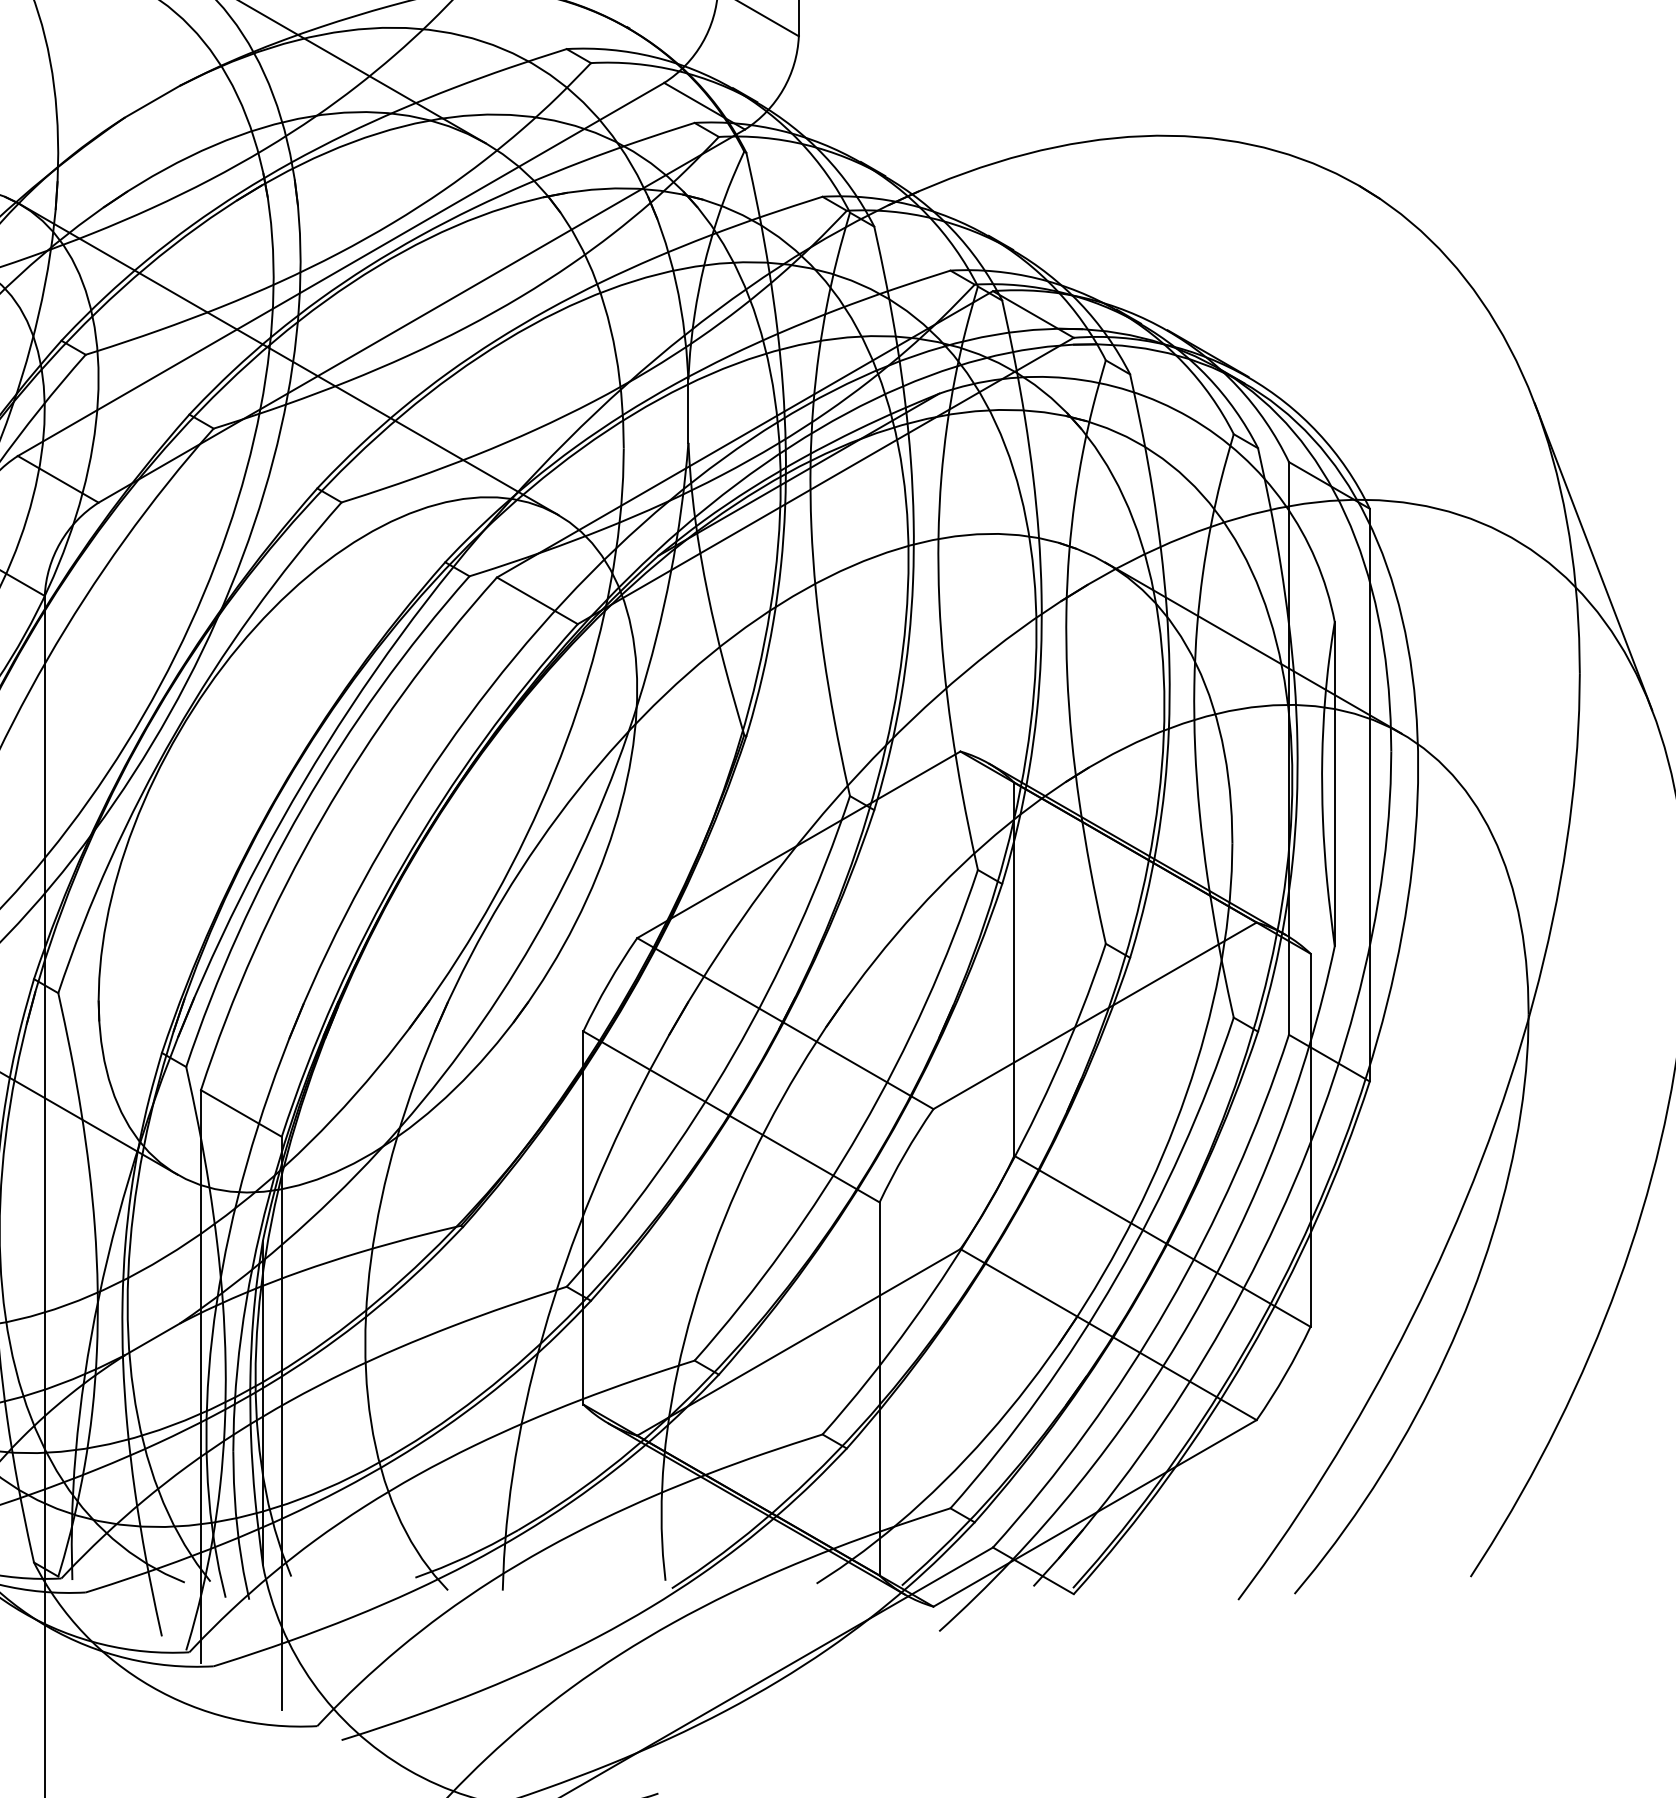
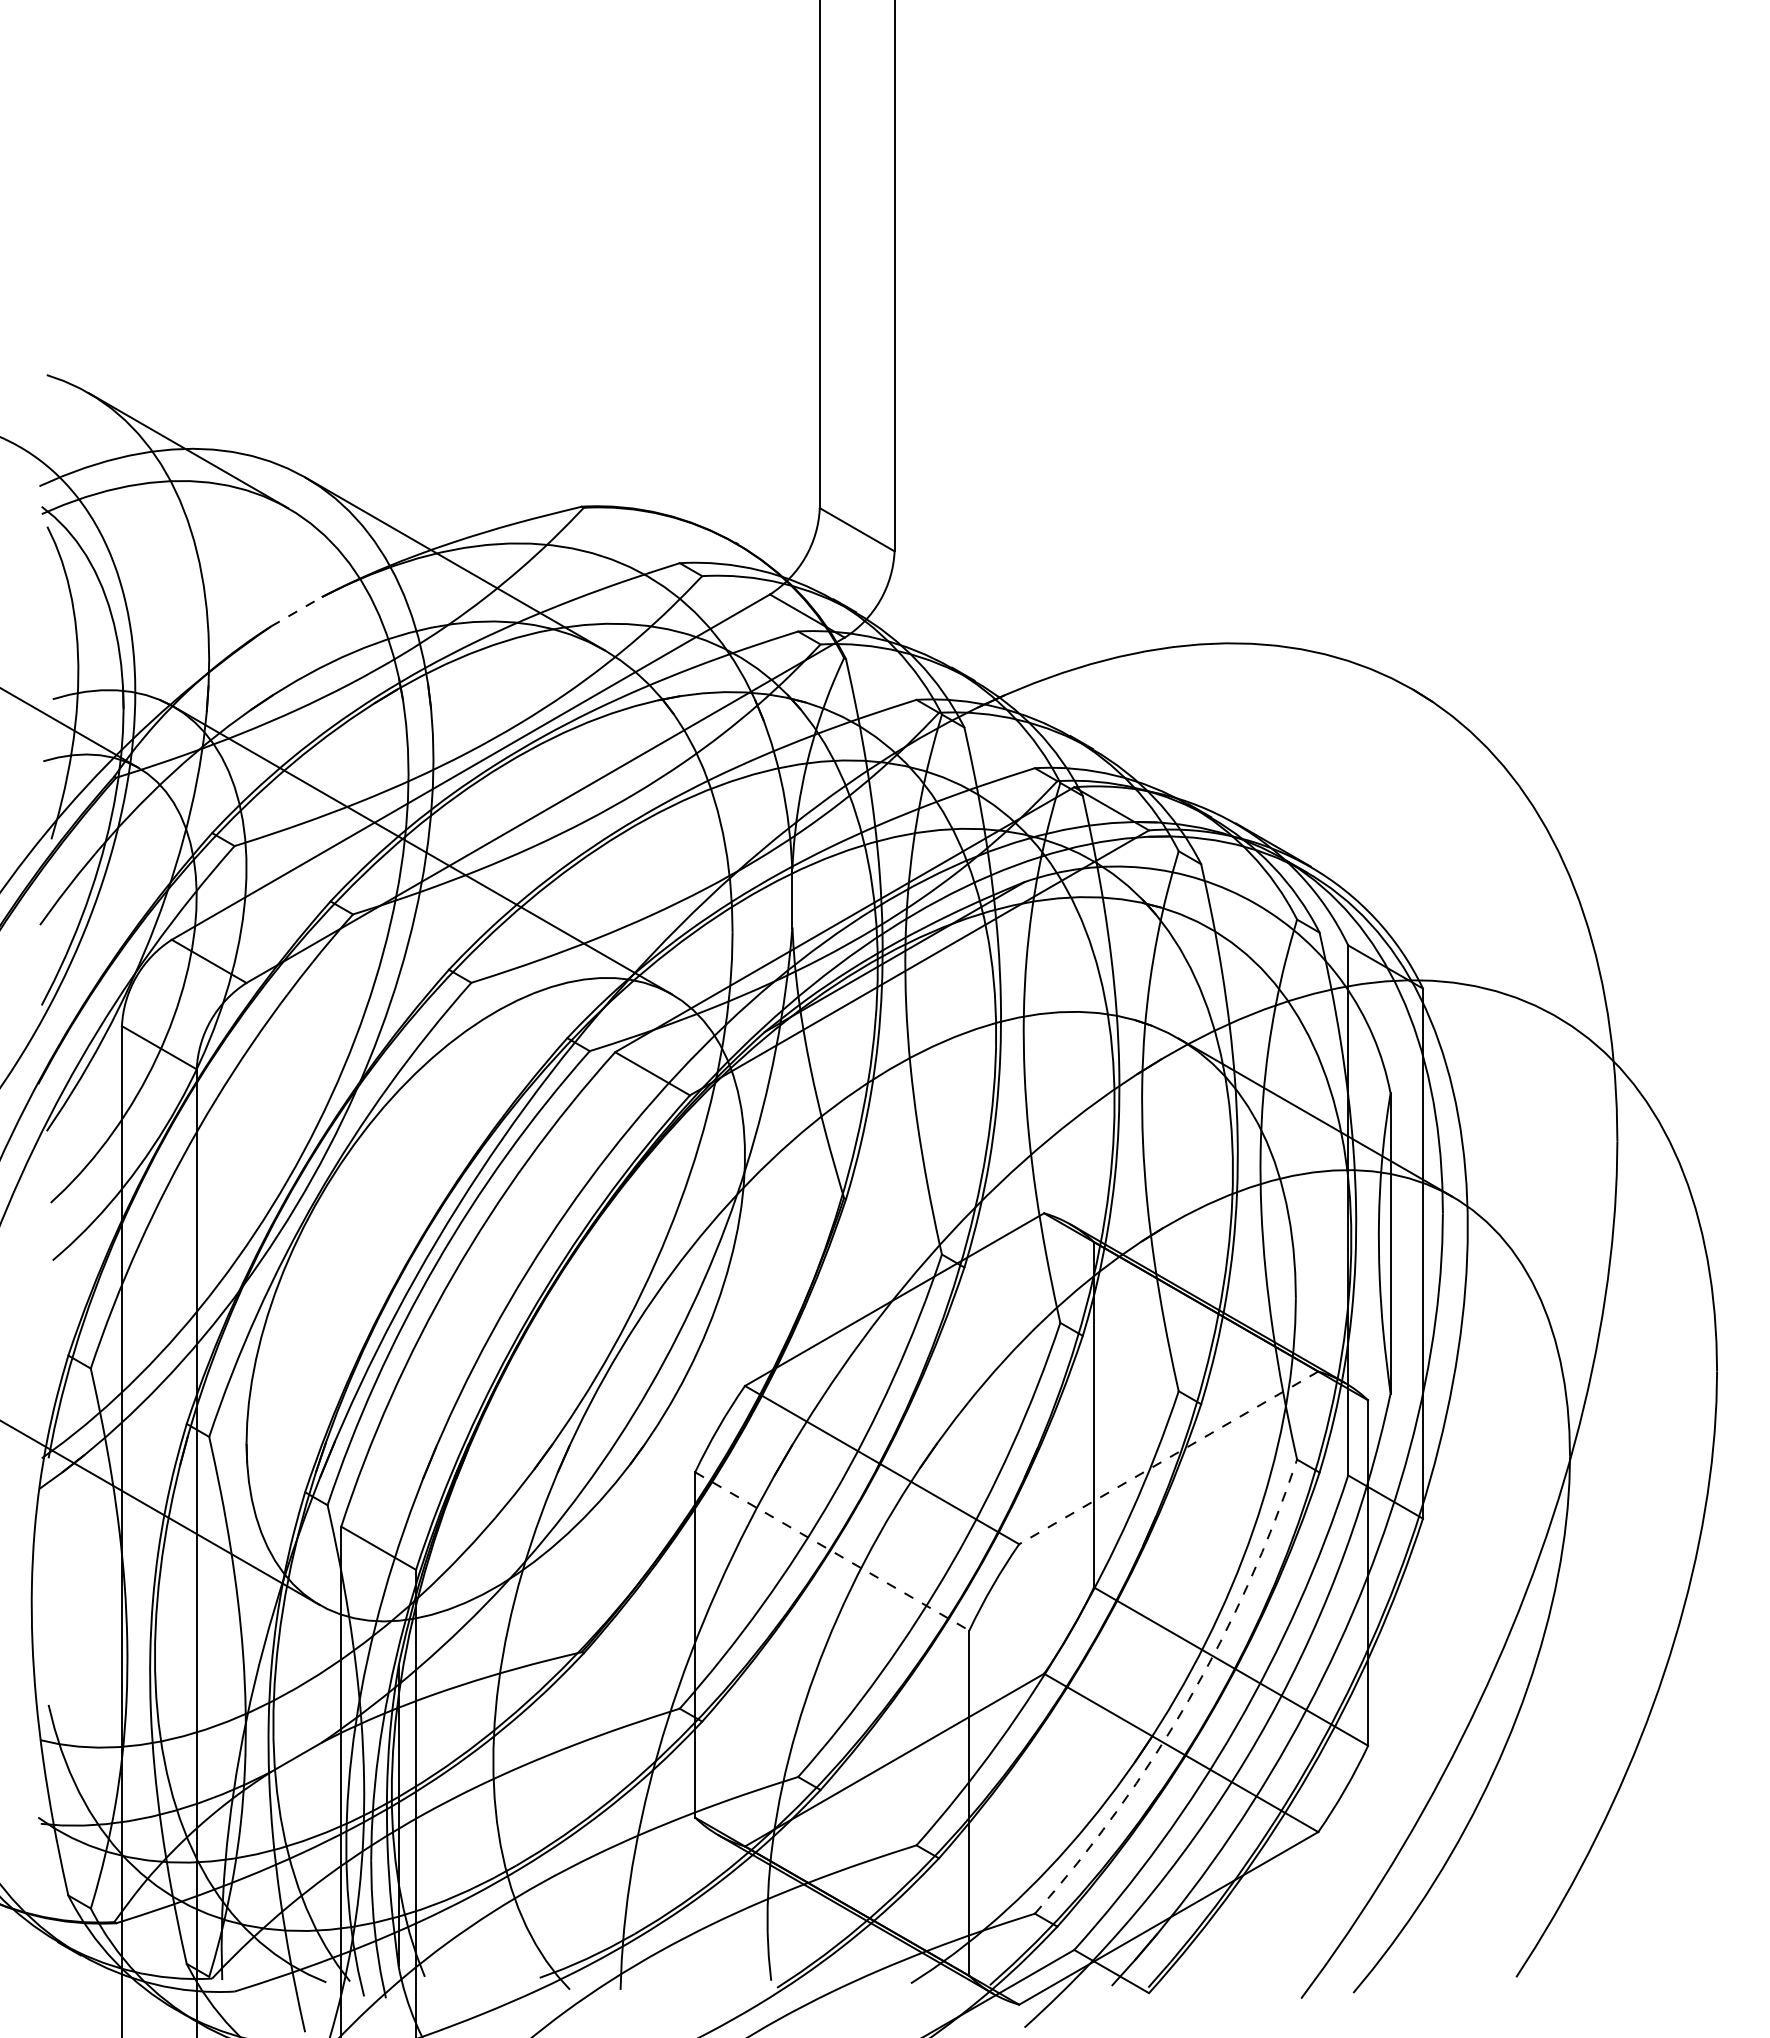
line: (152, 101) -> (296, 611), solid -> dashed
line: (1592, 557) -> (1629, 1033), removed
line: (1094, 1015) -> (1168, 1457), solid -> dashed
line: (731, 1116) -> (832, 1551), solid -> dashed
arc: (1116, 1276) -> (1188, 1699), solid -> dashed

